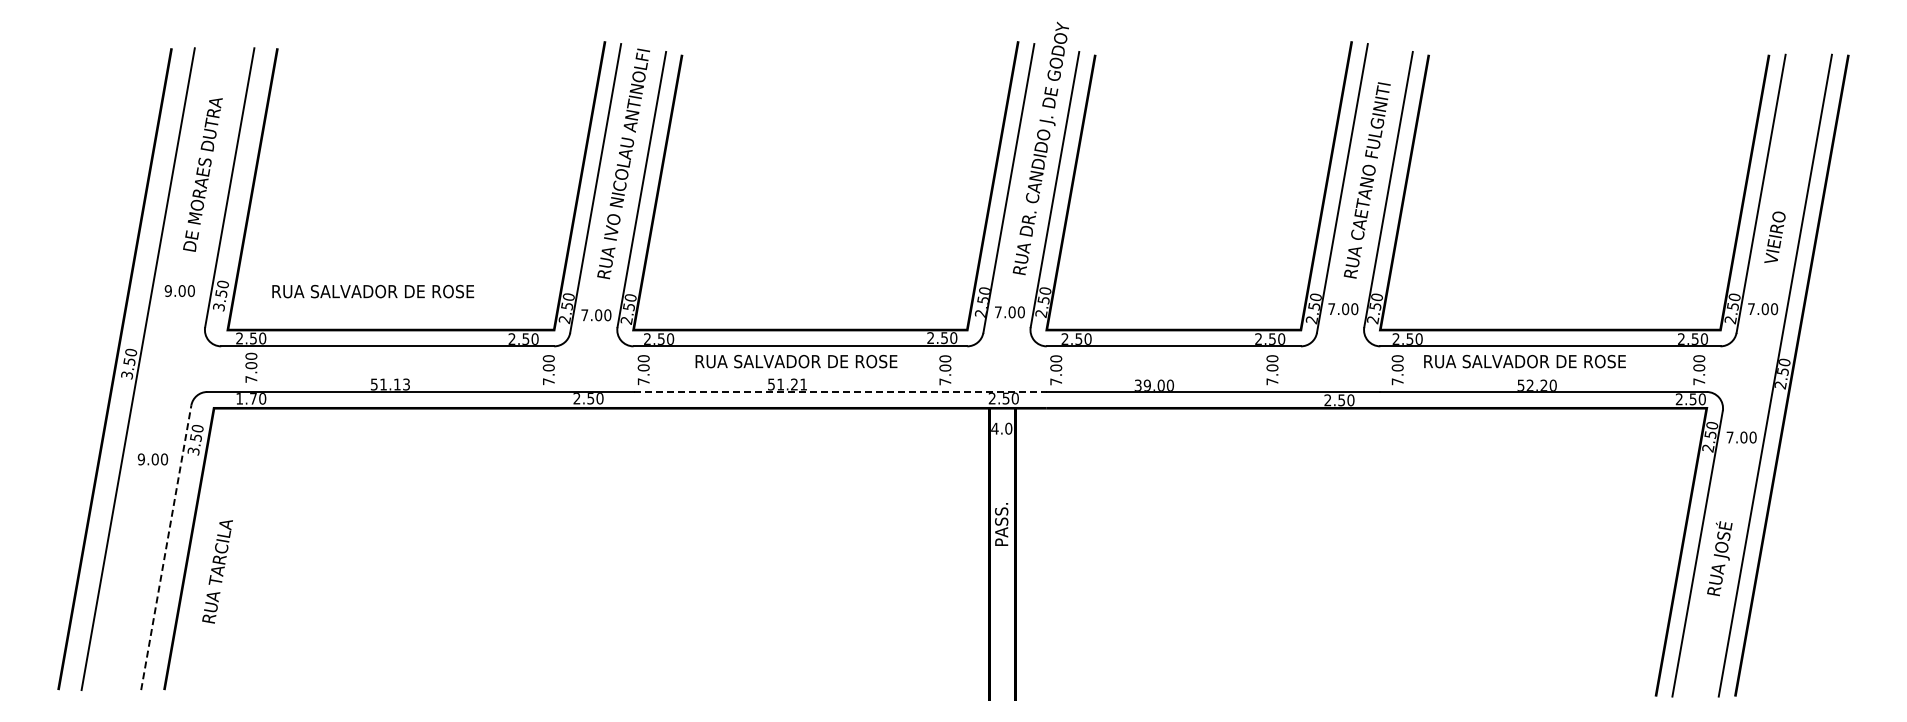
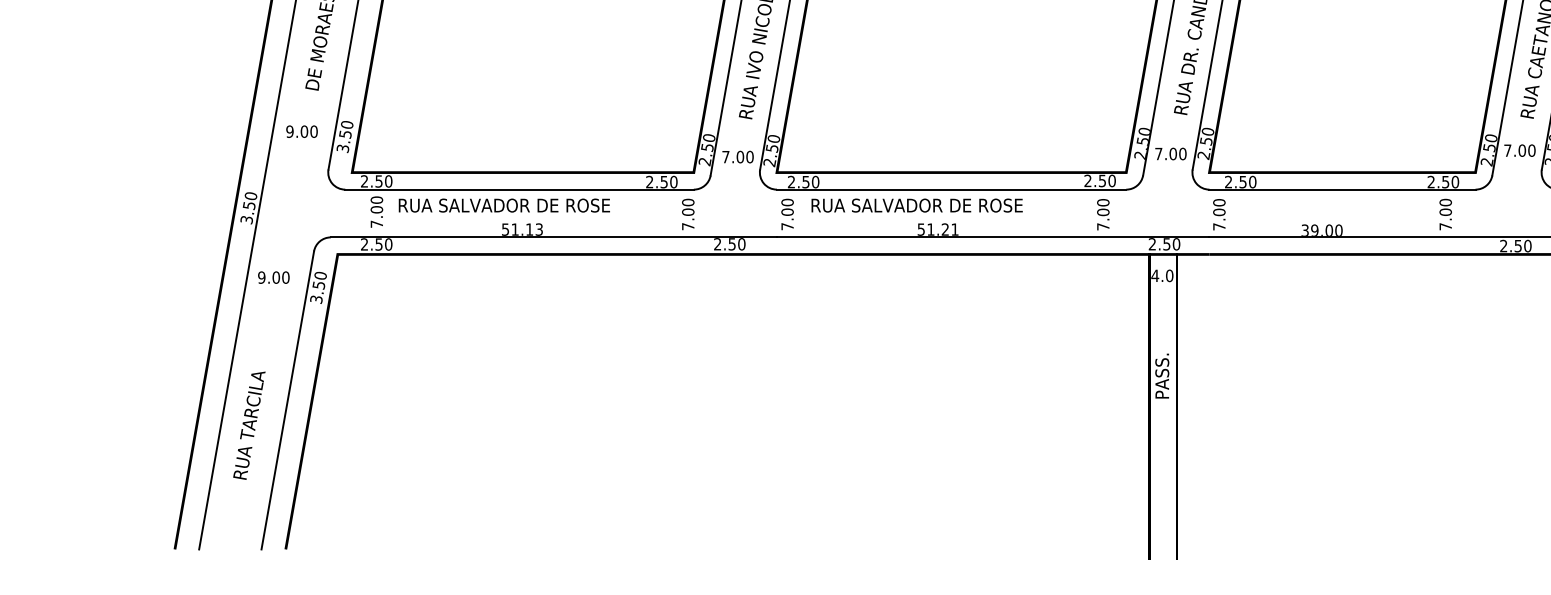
text: (373, 291) -> (504, 205), moved
text: (796, 361) -> (917, 205), moved
line: (840, 391) -> (993, 236), dashed -> solid
text: (246, 398) -> (371, 244), 1.70 -> 2.50
text: (152, 459) -> (273, 277), moved
line: (166, 547) -> (288, 400), dashed -> solid
text: (217, 571) -> (249, 425), moved

